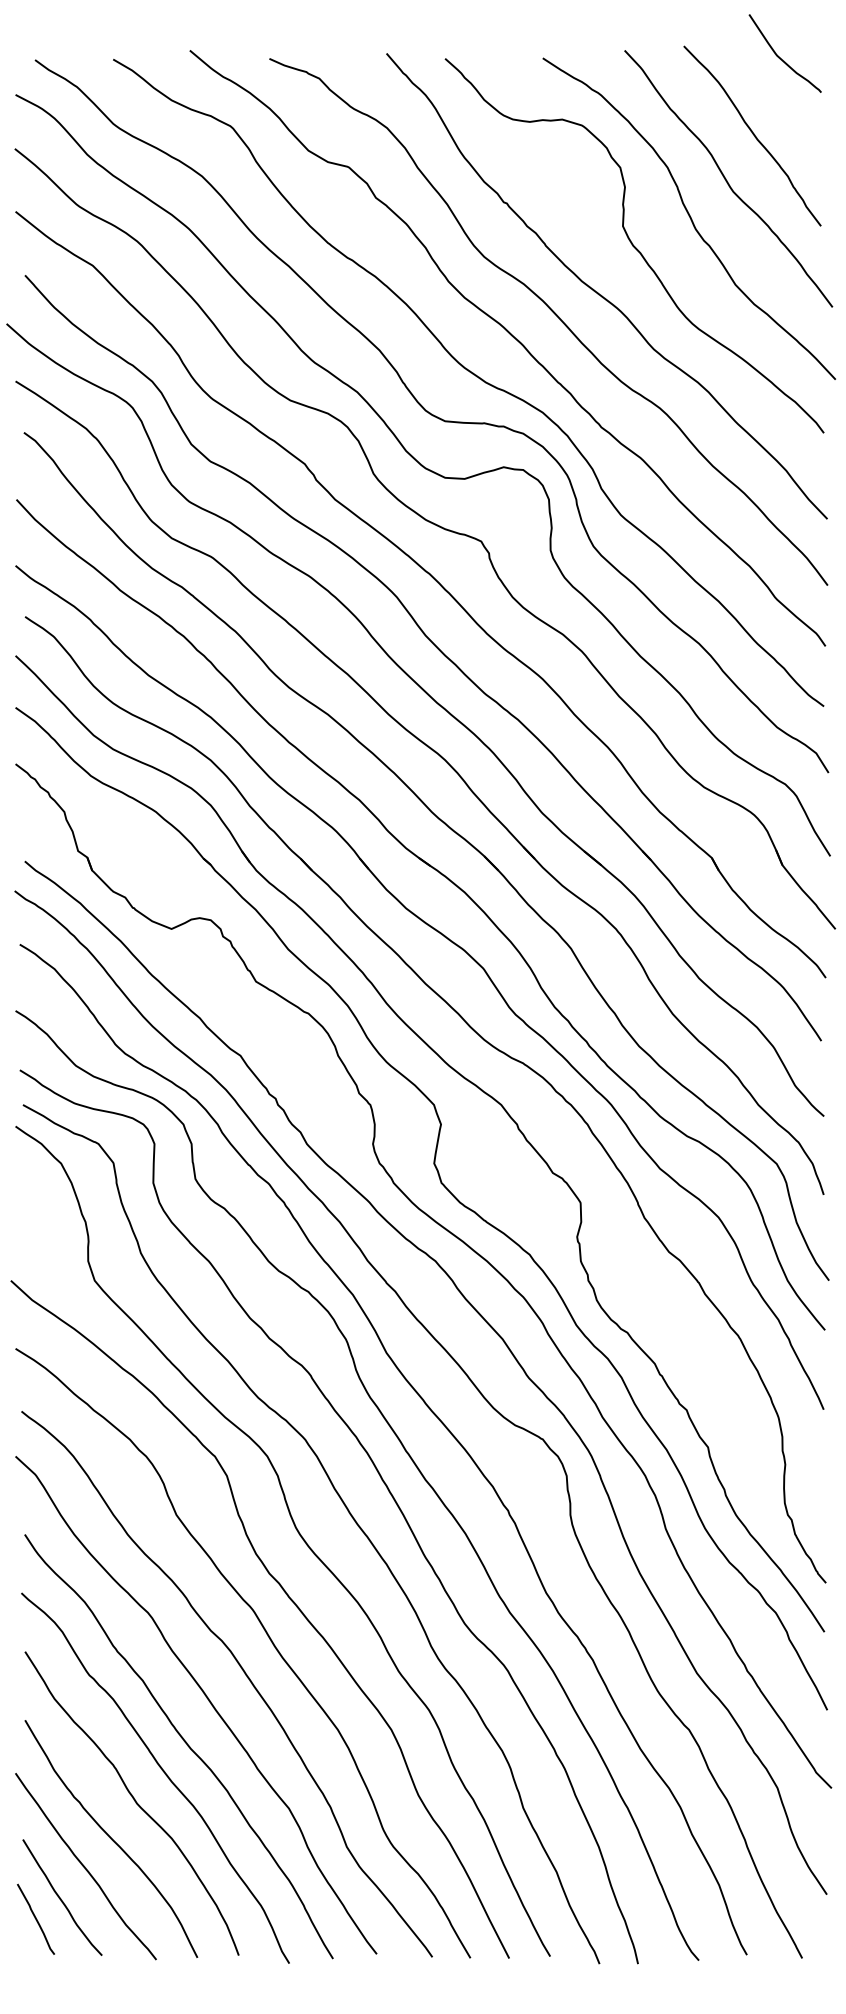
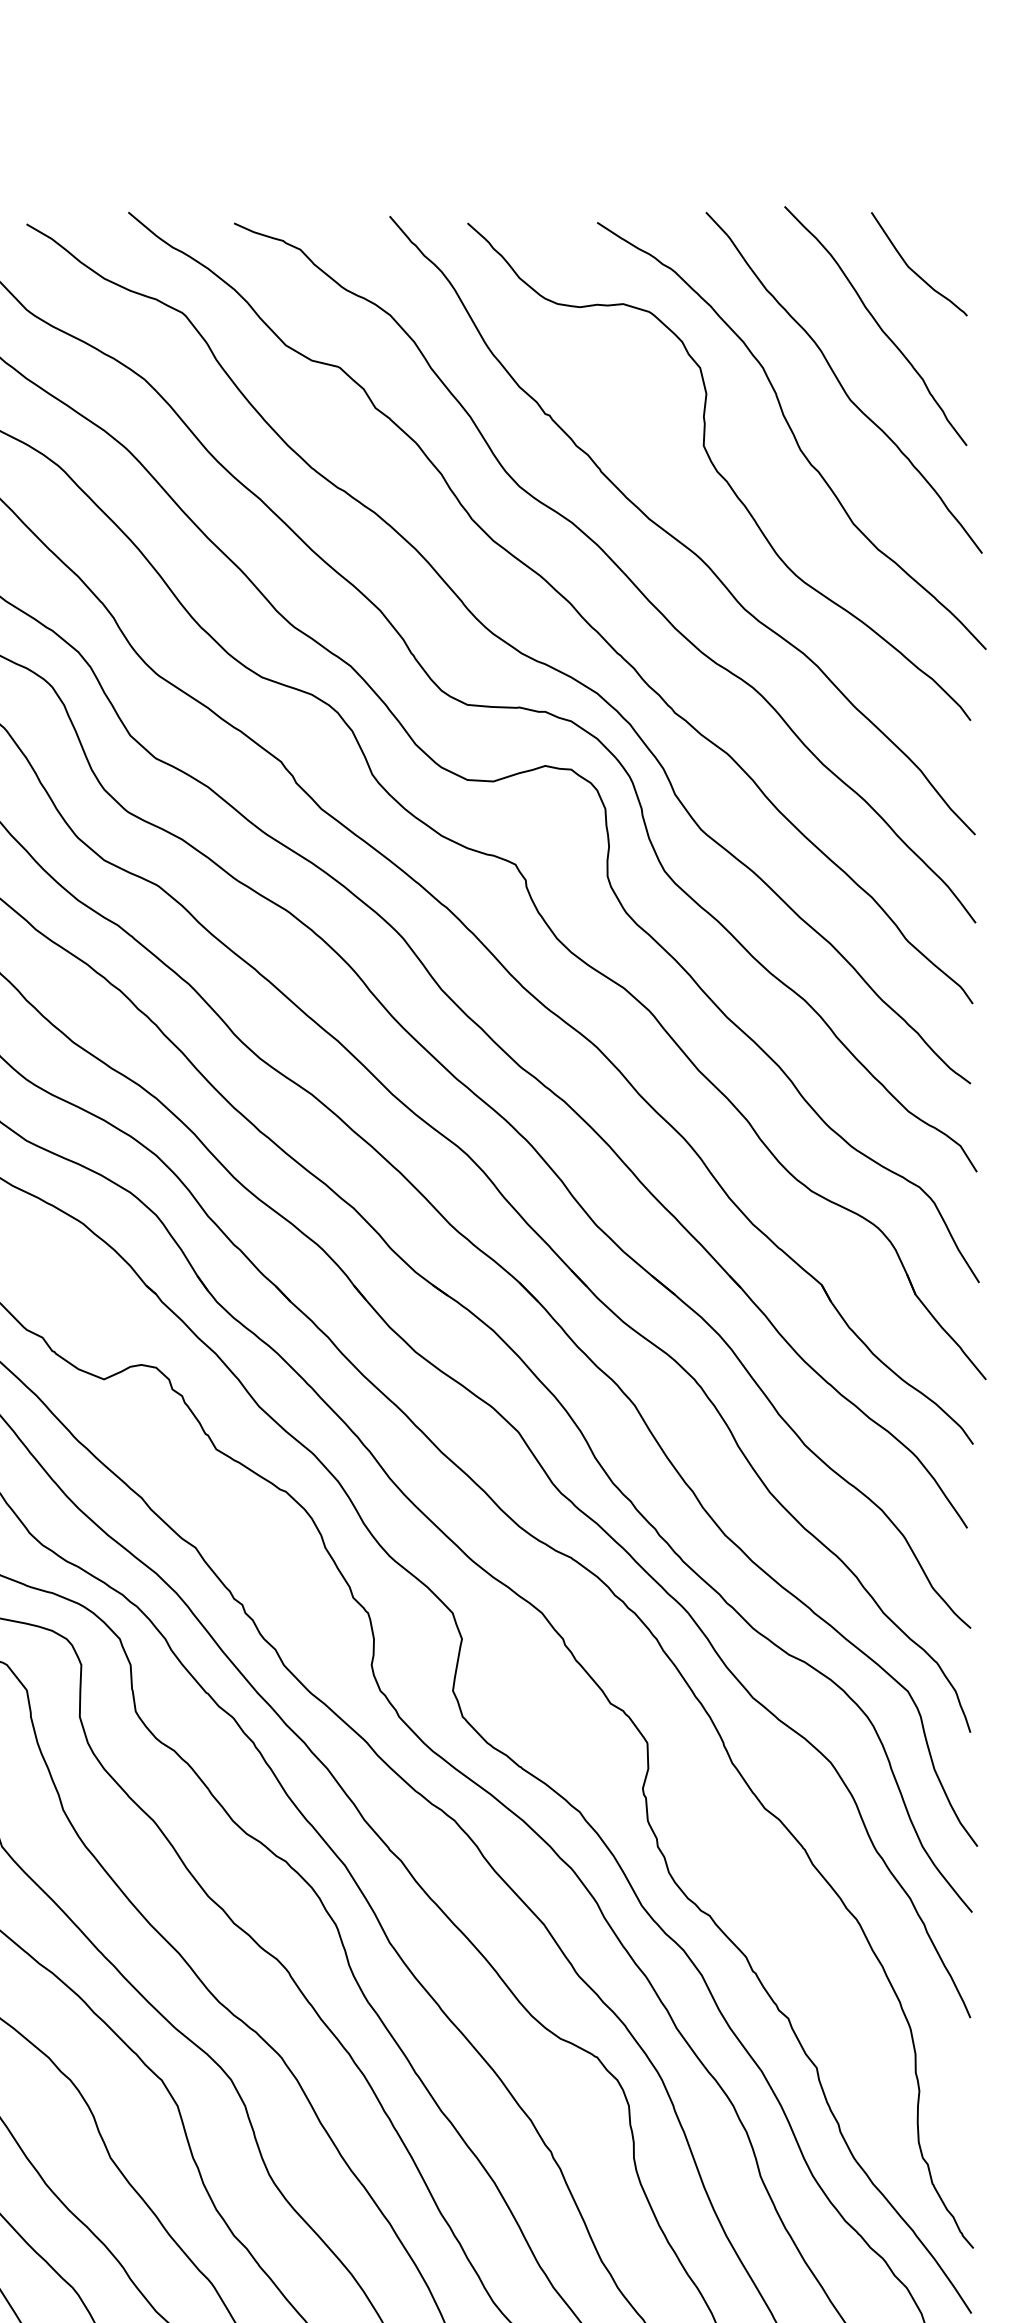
curve: (780, 57) -> (913, 269), moved

